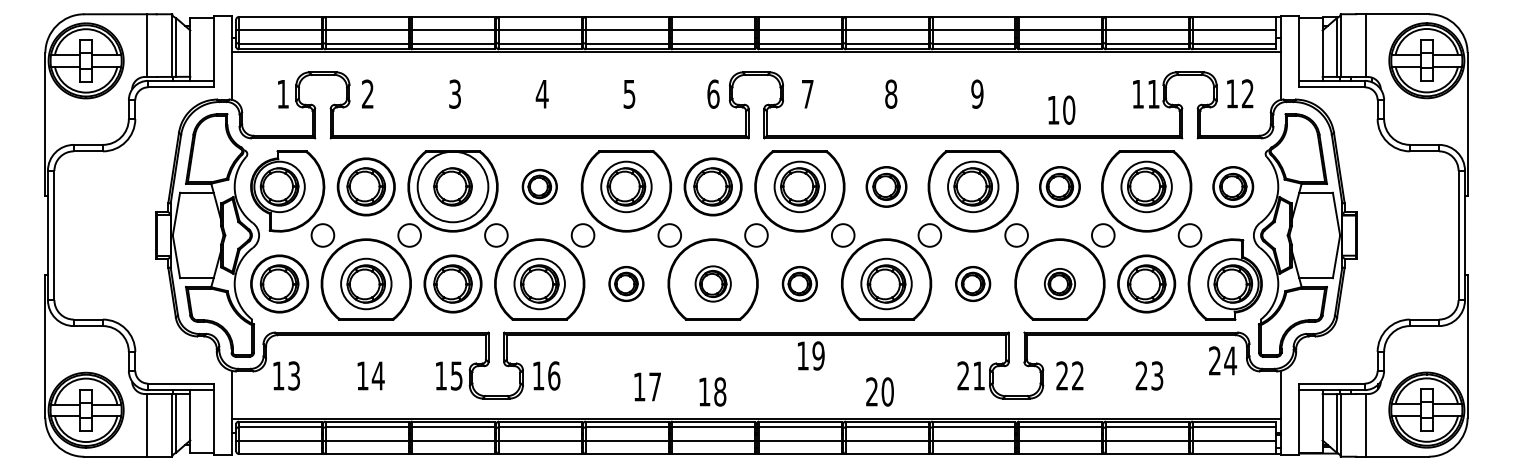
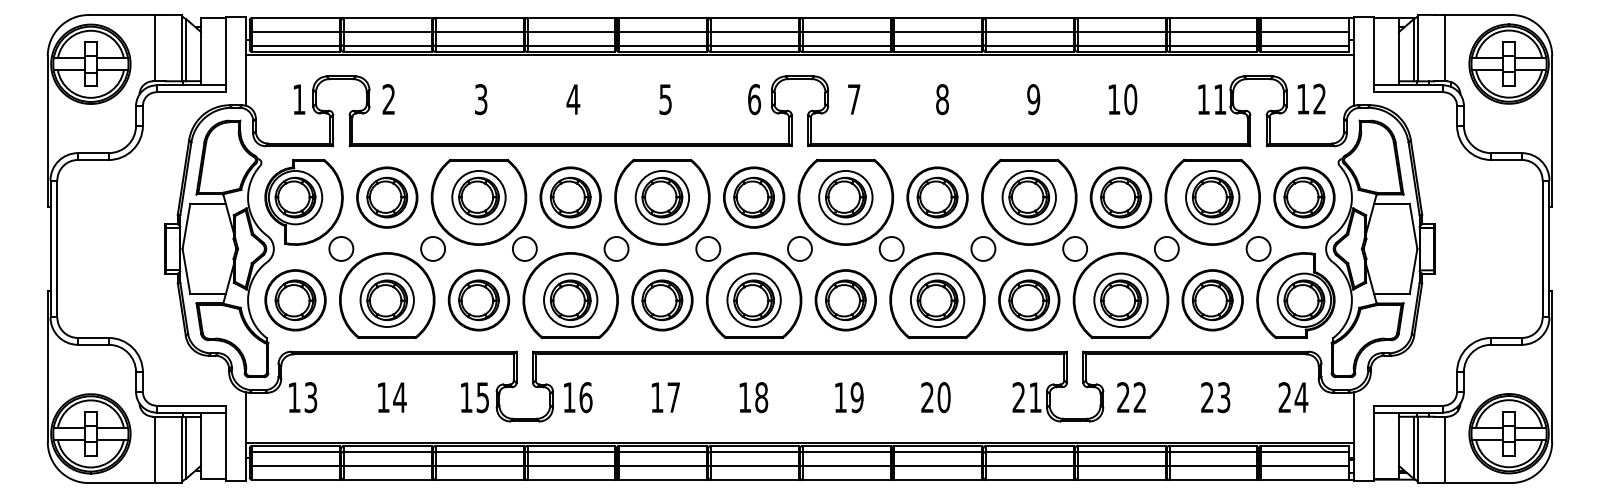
text: (1061, 109) -> (1122, 98), moved
circle: (452, 186) -> (478, 197), size x0.71
part: (539, 186) -> (570, 197), size x1.67
part: (886, 186) -> (937, 197), size x1.43
part: (1059, 186) -> (1120, 197), size x1.43
part: (1232, 186) -> (1303, 197), size x1.43
part: (626, 283) -> (662, 299), size x1.67
part: (713, 283) -> (754, 299), size x1.43
part: (799, 283) -> (845, 299), size x1.67
part: (972, 283) -> (1028, 299), size x1.67
part: (1059, 283) -> (1120, 299), size x1.67
text: (811, 355) -> (849, 397), moved
text: (1223, 360) -> (1293, 397), moved
text: (647, 386) -> (665, 397), moved
text: (712, 391) -> (753, 397), moved
text: (879, 391) -> (935, 397), moved

